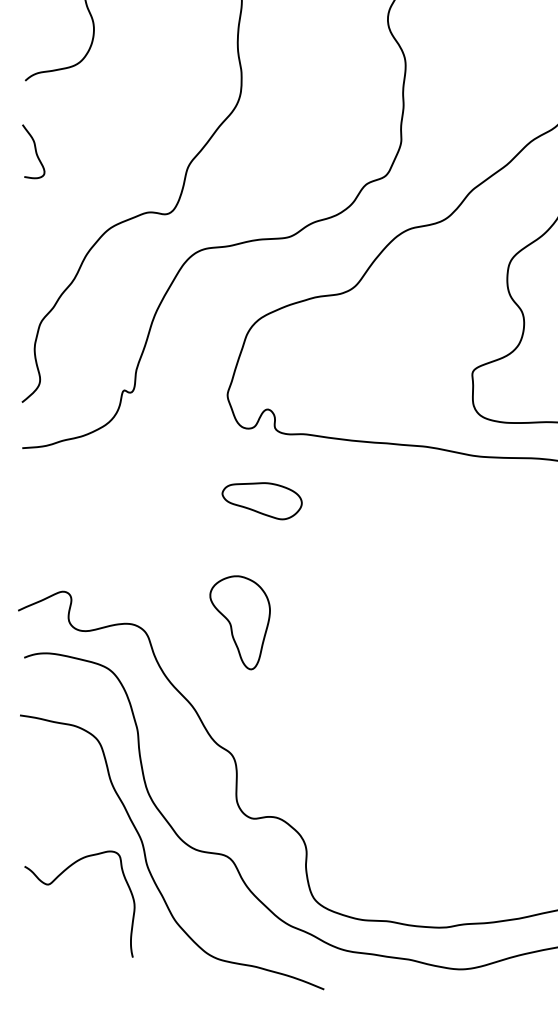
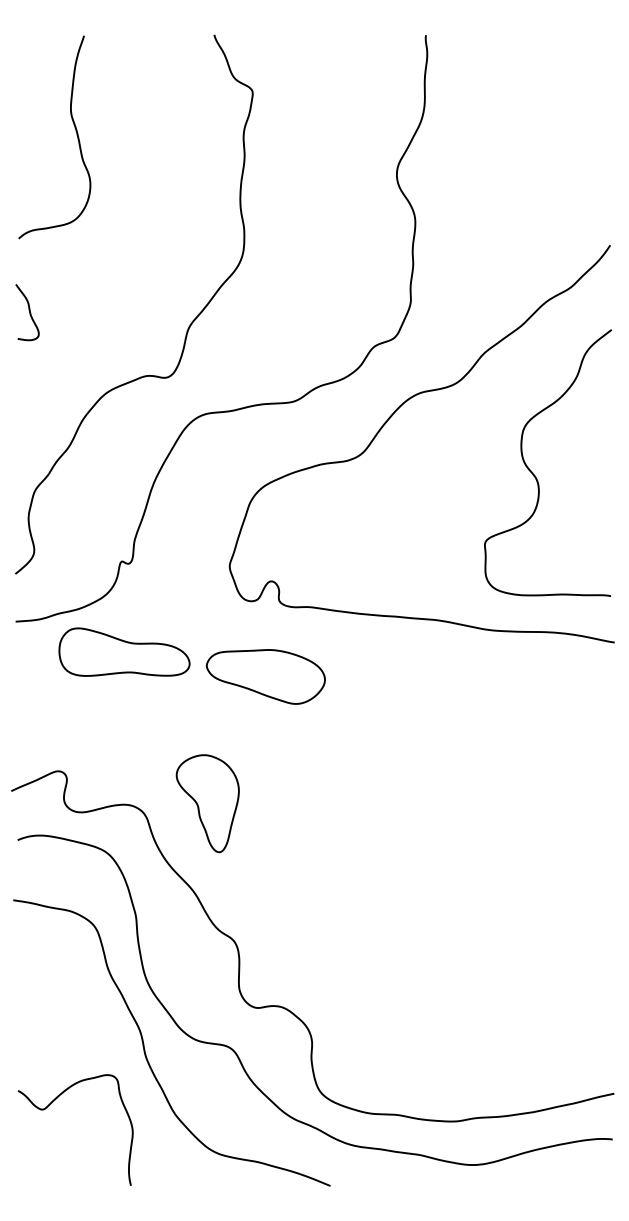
part: (126, 476) -> (124, 651), added
part: (261, 500) -> (265, 676), size x1.43
part: (239, 622) -> (207, 803), moved
curve: (56, 879) -> (51, 1104), moved

